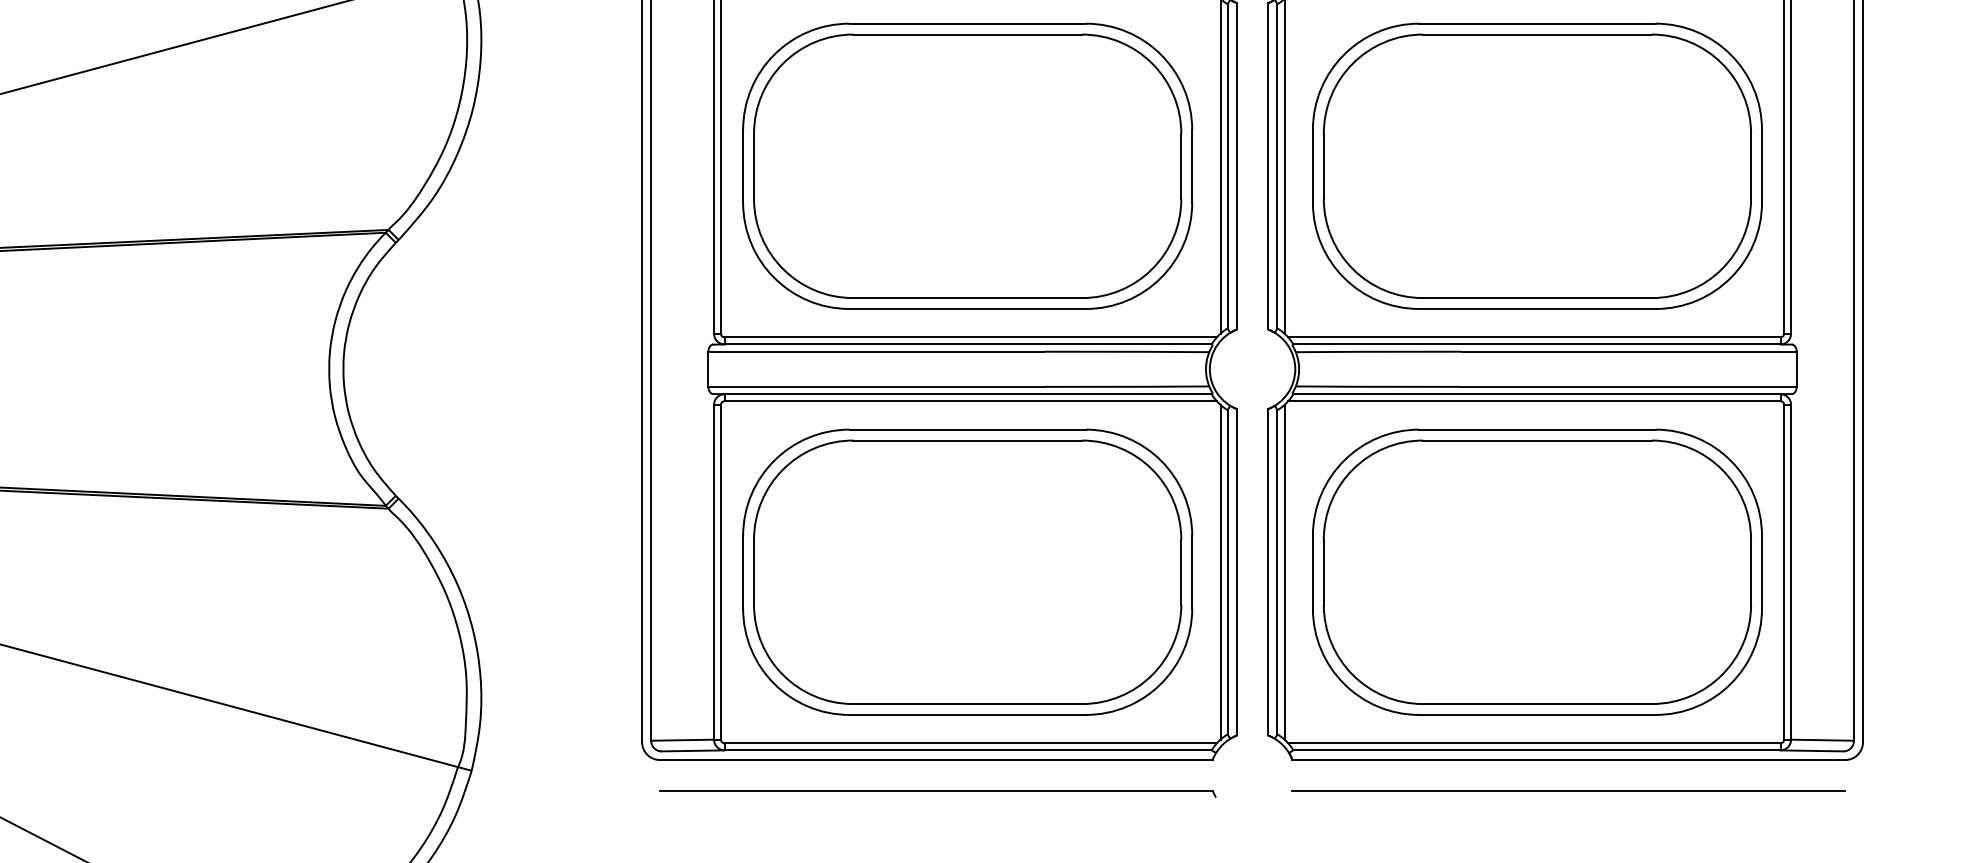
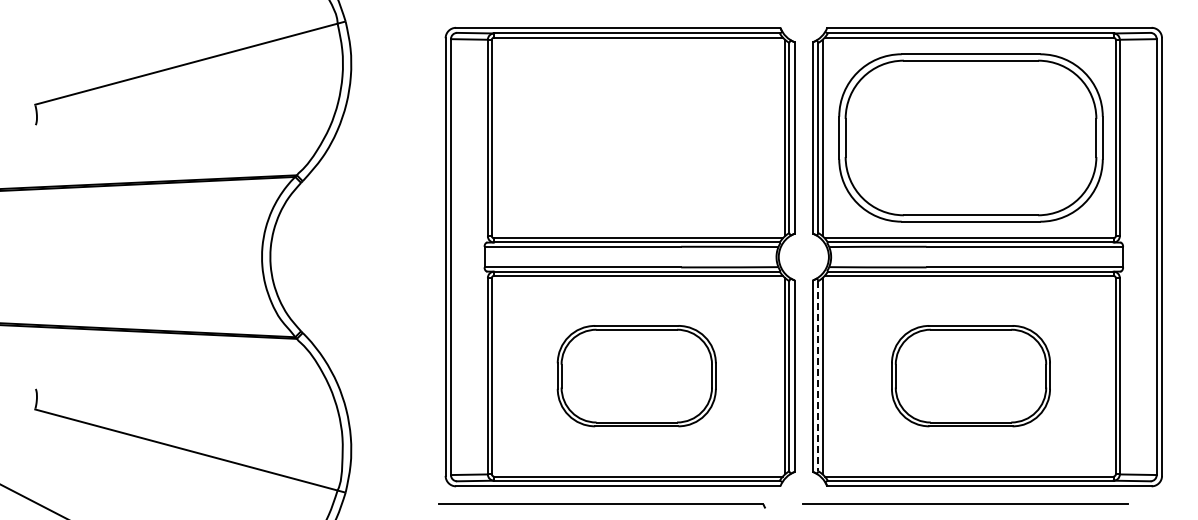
part: (967, 165) -> (636, 137), removed
part: (967, 571) -> (636, 375), size x0.6
part: (1536, 571) -> (970, 375), size x0.6
line: (1277, 572) -> (818, 376), solid -> dashed
line: (1568, 789) -> (965, 503), moved
part: (936, 792) -> (601, 505), moved

